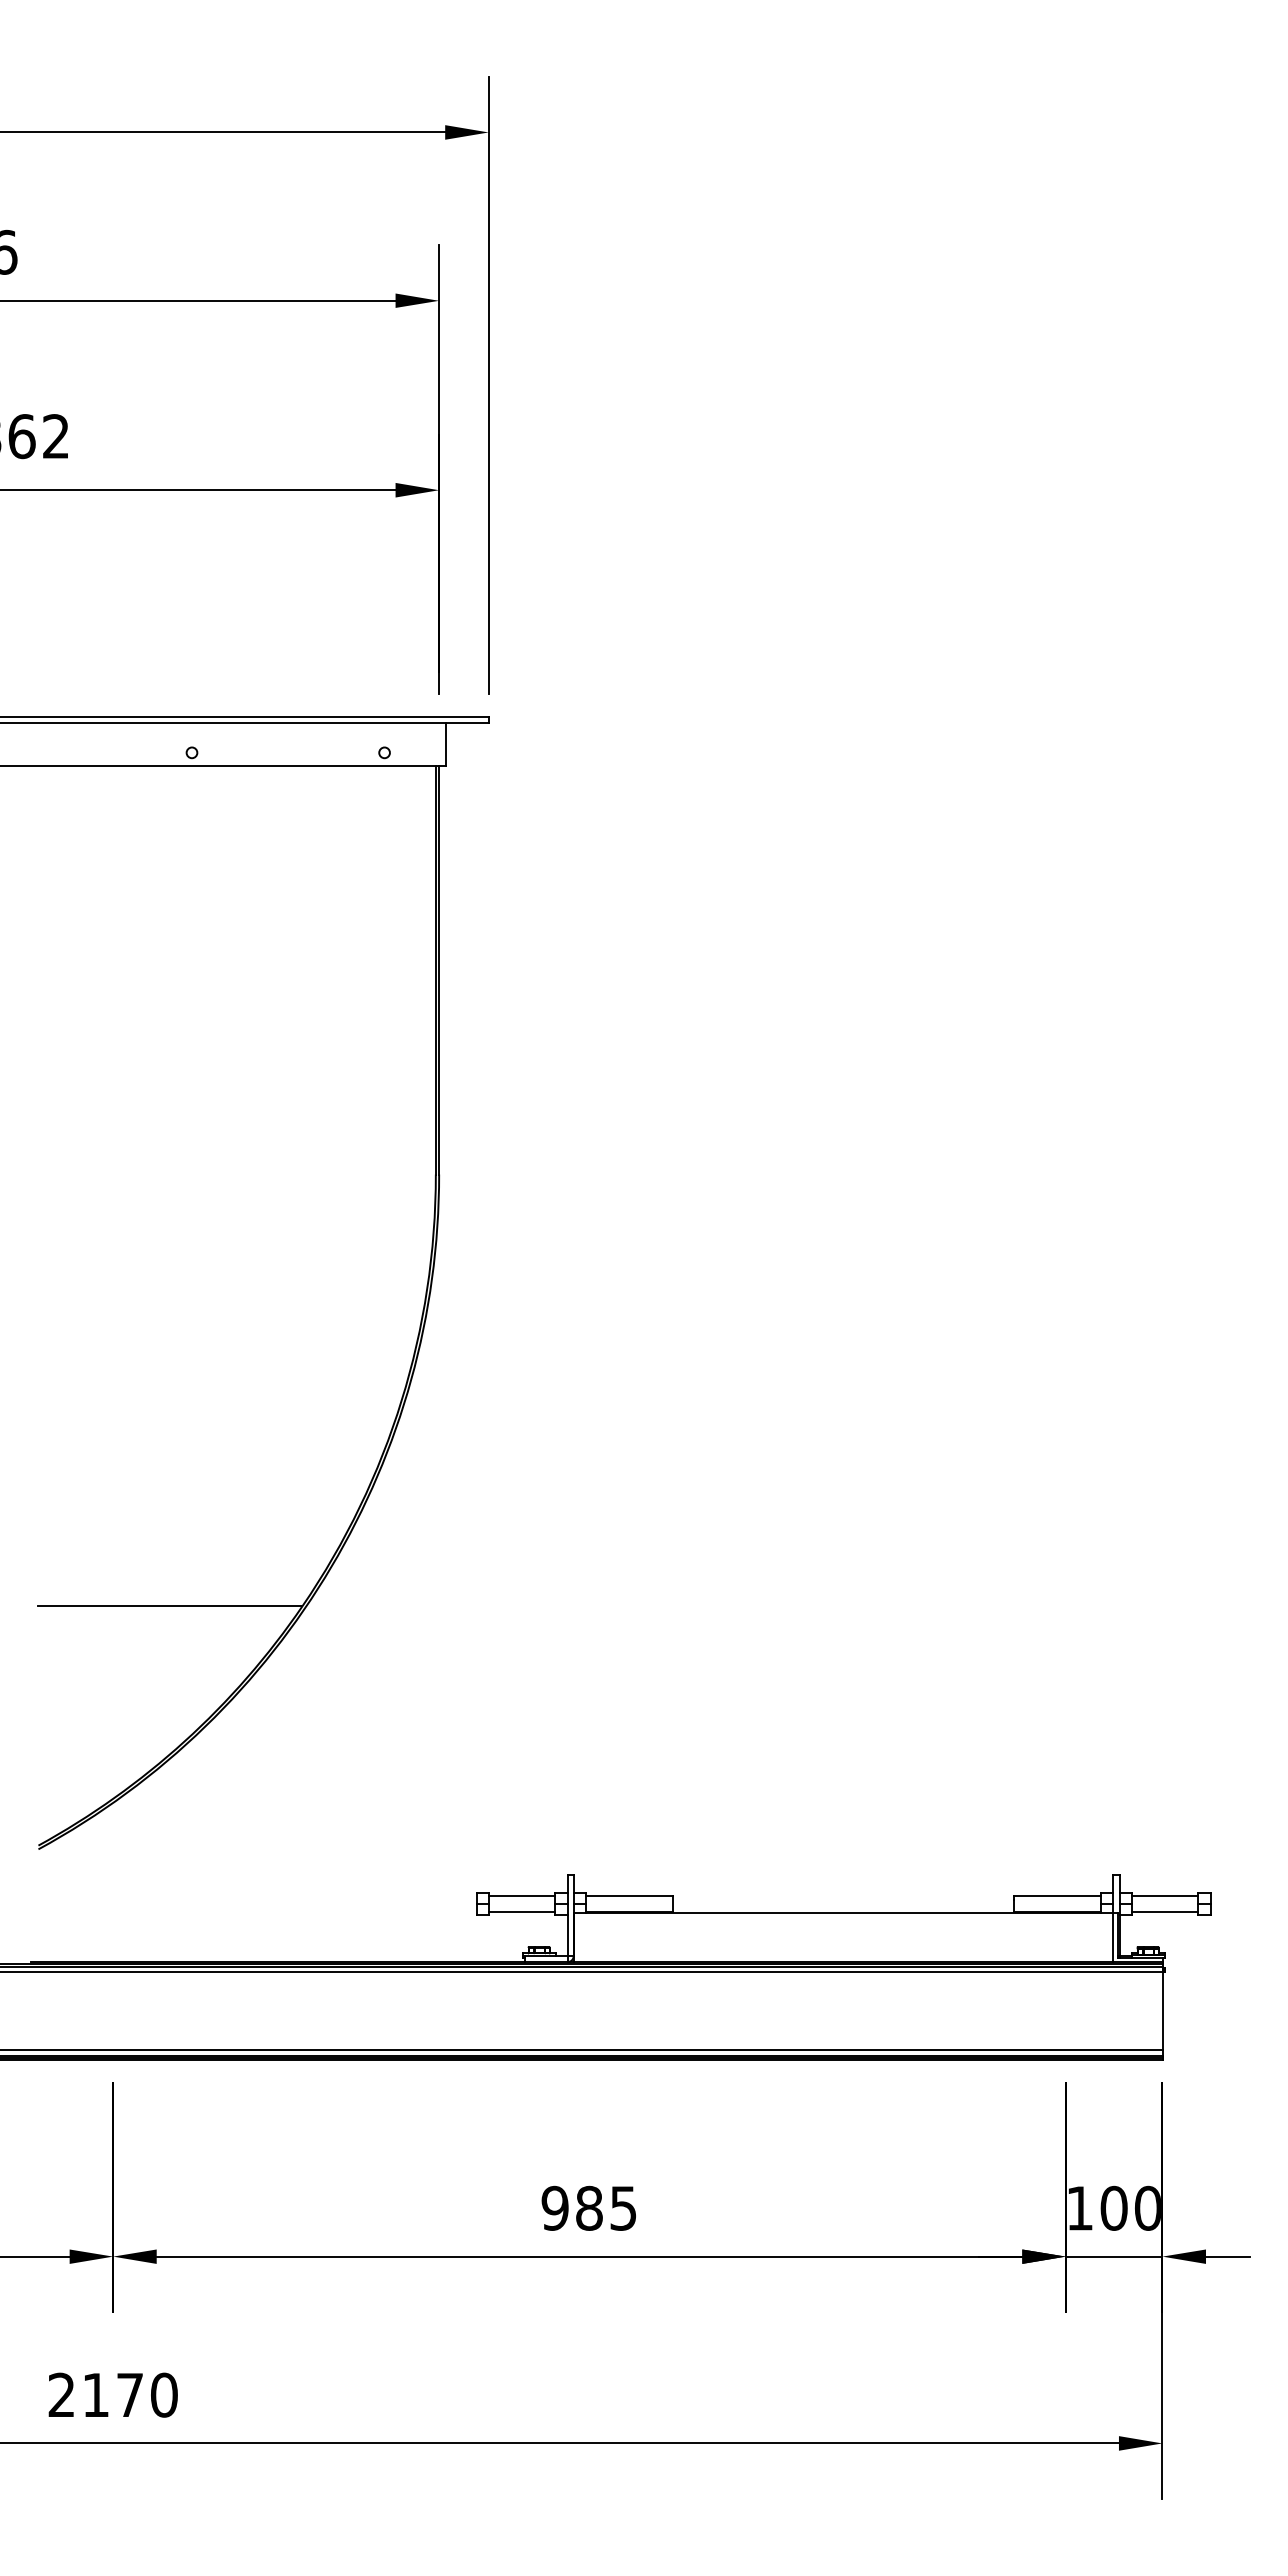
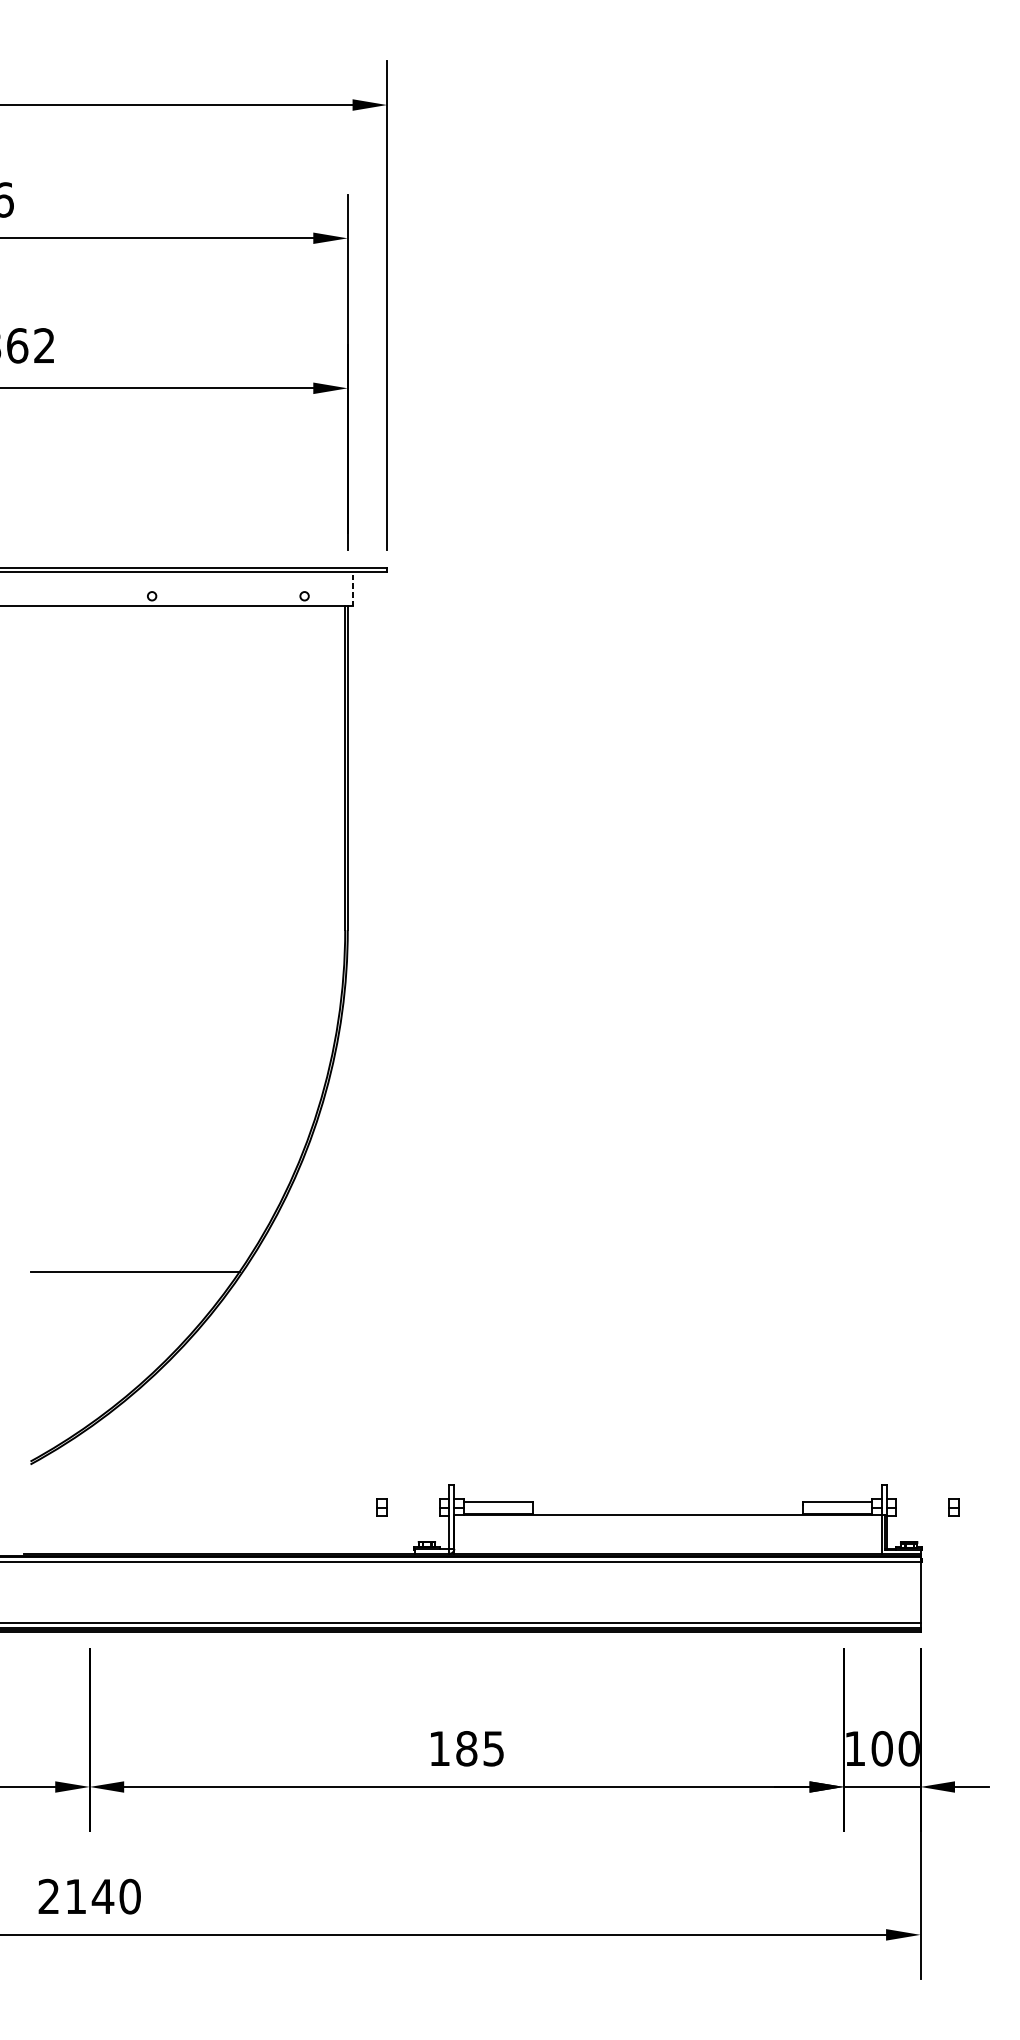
line: (445, 744) -> (352, 589), solid -> dashed
line: (521, 1896) -> (413, 1501), removed
line: (1164, 1896) -> (922, 1501), removed
line: (521, 1911) -> (413, 1513), removed
line: (1164, 1911) -> (922, 1513), removed
text: (554, 2207) -> (439, 1748), 985 -> 185
text: (129, 2394) -> (102, 1896), 2170 -> 2140

